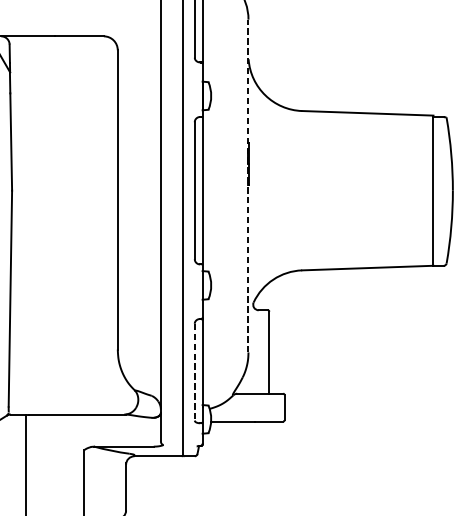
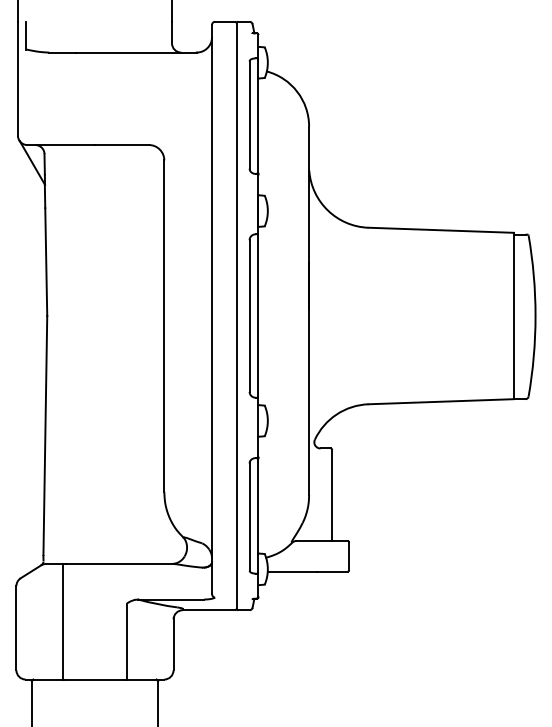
line: (248, 185) -> (309, 310), dashed -> solid
line: (194, 372) -> (249, 517), dashed -> solid

